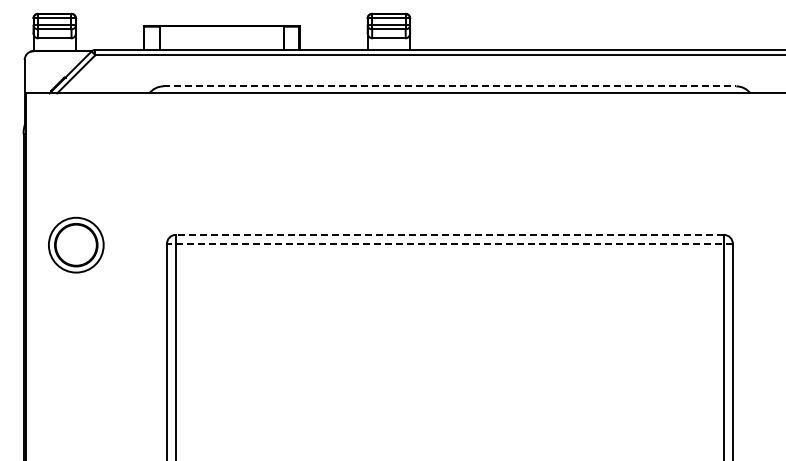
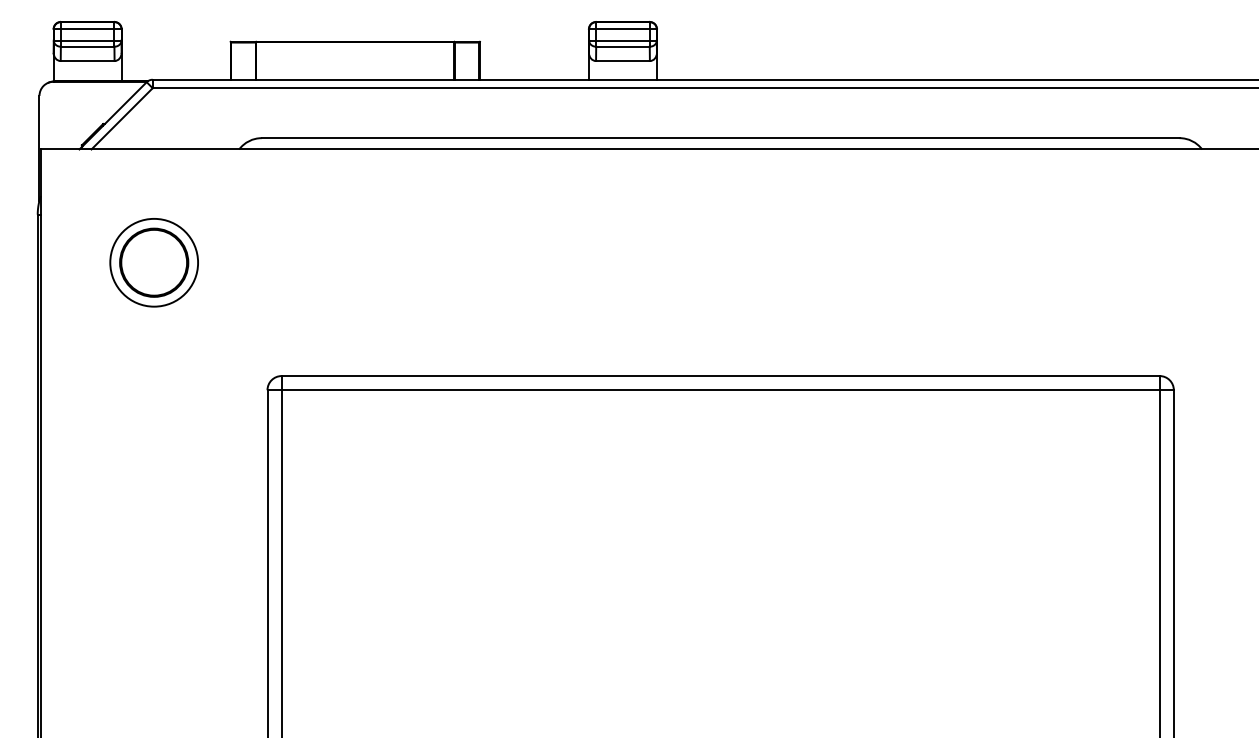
line: (450, 86) -> (721, 138), dashed -> solid
line: (449, 234) -> (720, 375), dashed -> solid
line: (449, 243) -> (720, 389), dashed -> solid
part: (76, 244) -> (154, 261), moved

